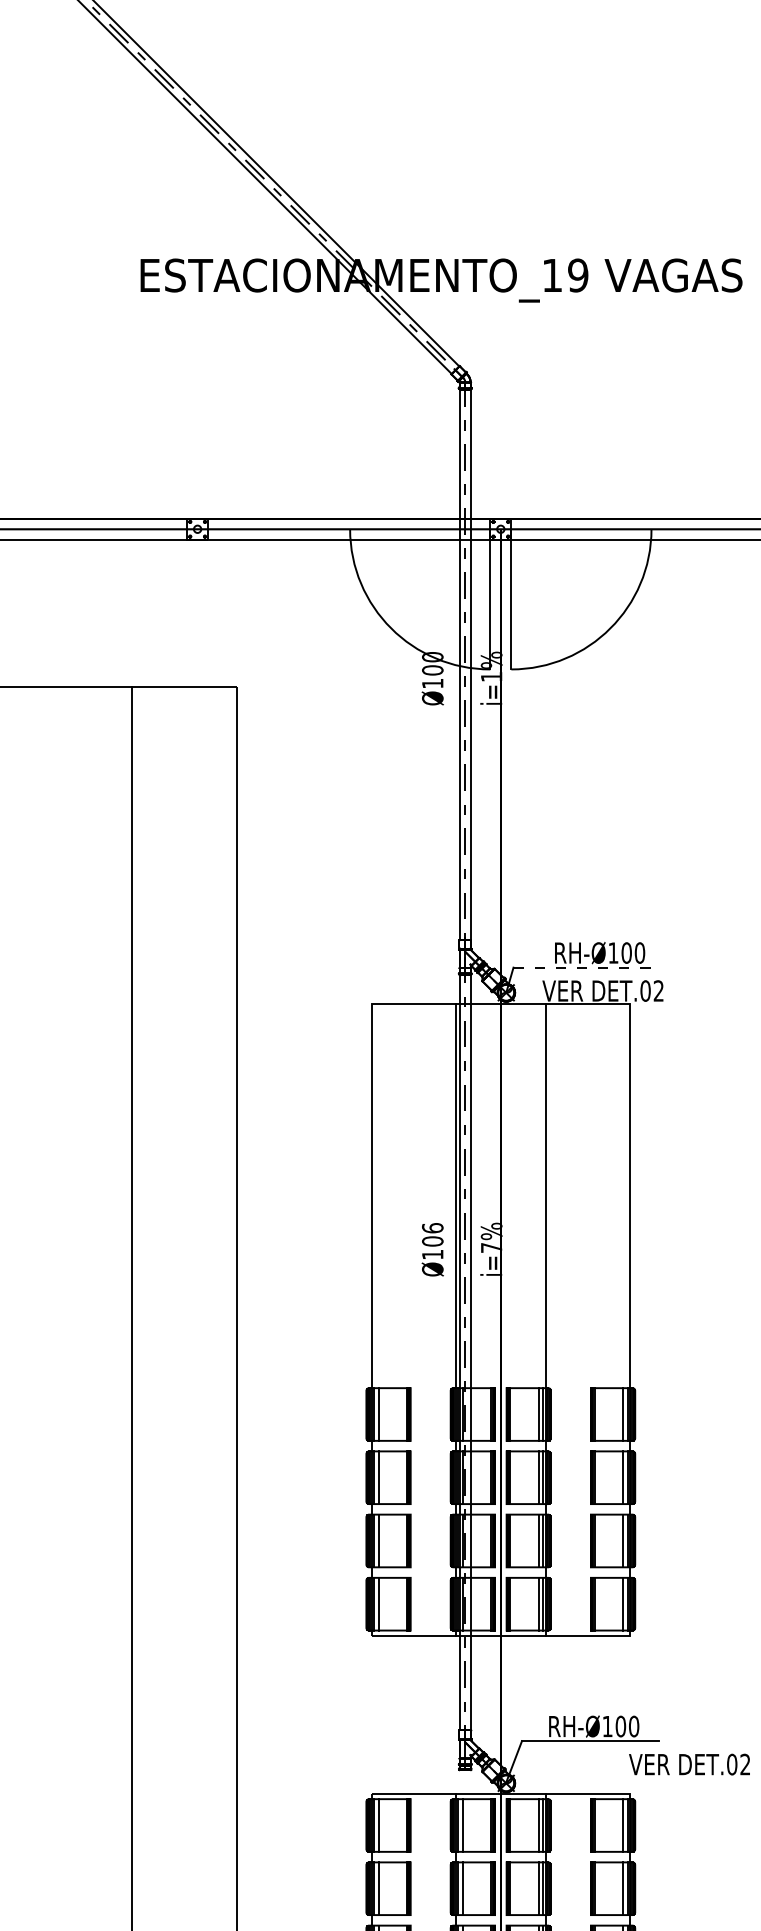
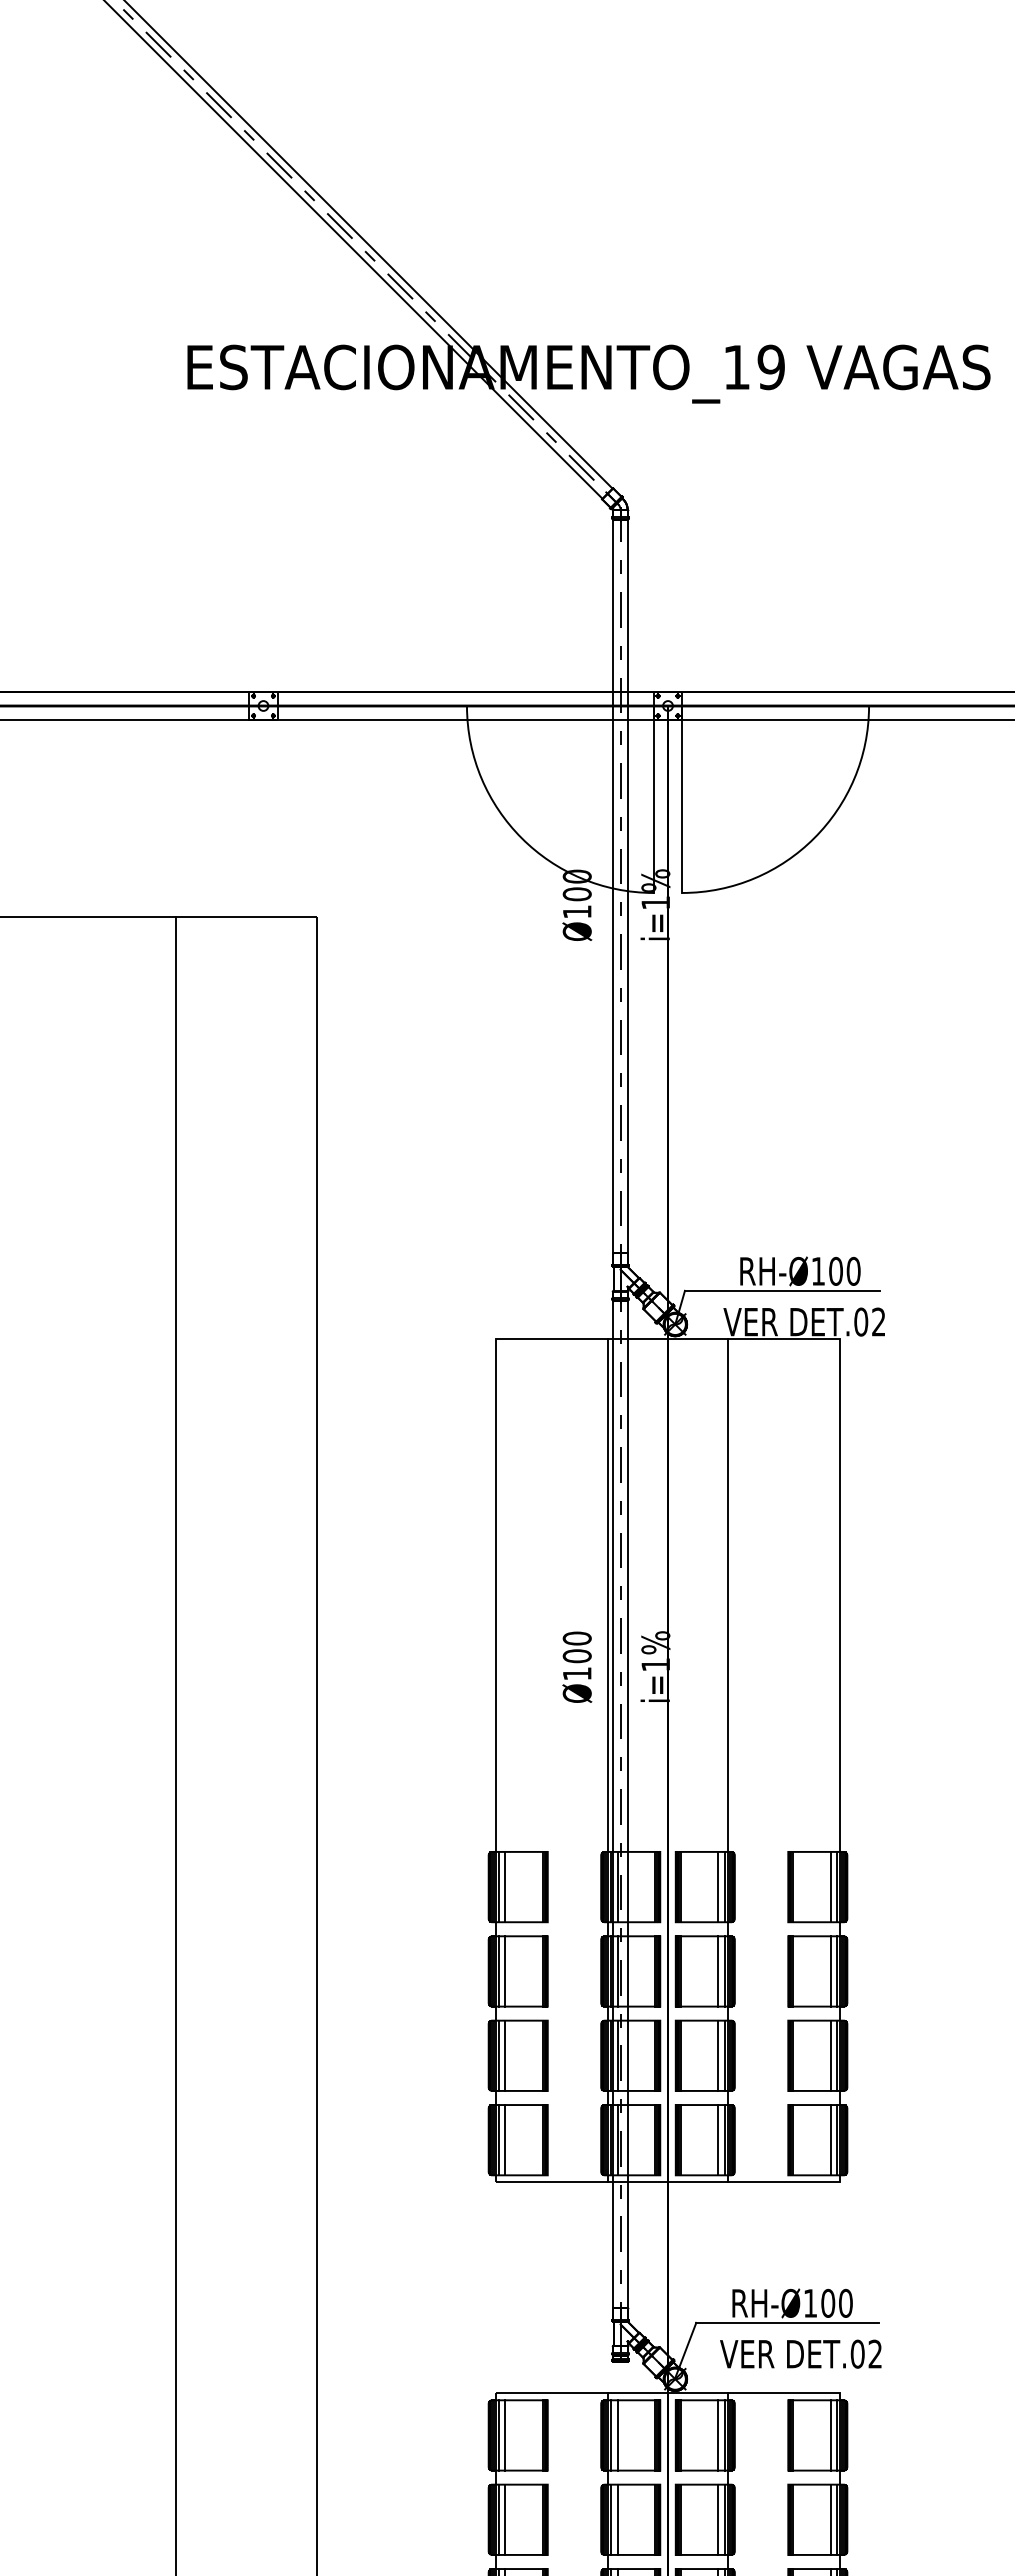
line: (586, 967) -> (782, 1290), dashed -> solid
text: (432, 1228) -> (576, 1638), Ø106 -> Ø100
text: (491, 1247) -> (655, 1664), i=7% -> i=1%
text: (689, 1764) -> (800, 2353), moved

